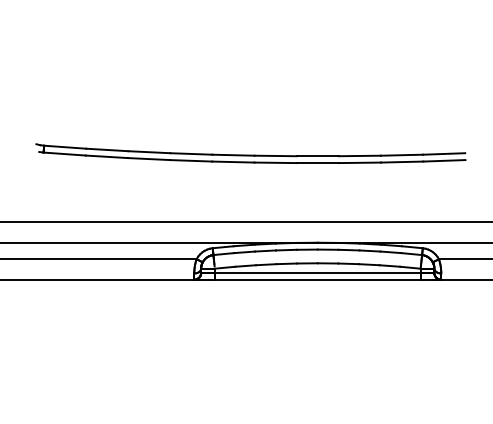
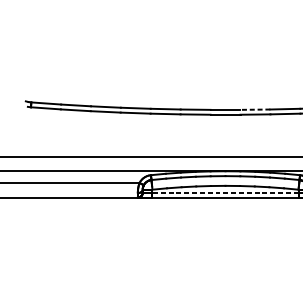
line: (359, 155) -> (255, 109), solid -> dashed
line: (317, 272) -> (225, 192), solid -> dashed

